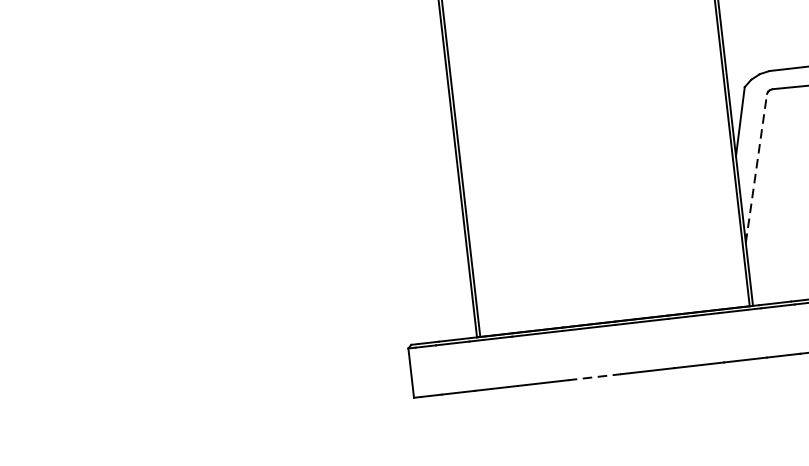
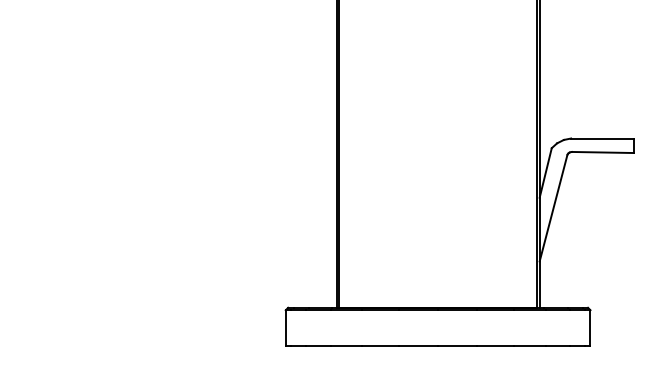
line: (756, 167) -> (553, 207), dashed -> solid
line: (594, 377) -> (418, 346), dashed -> solid

